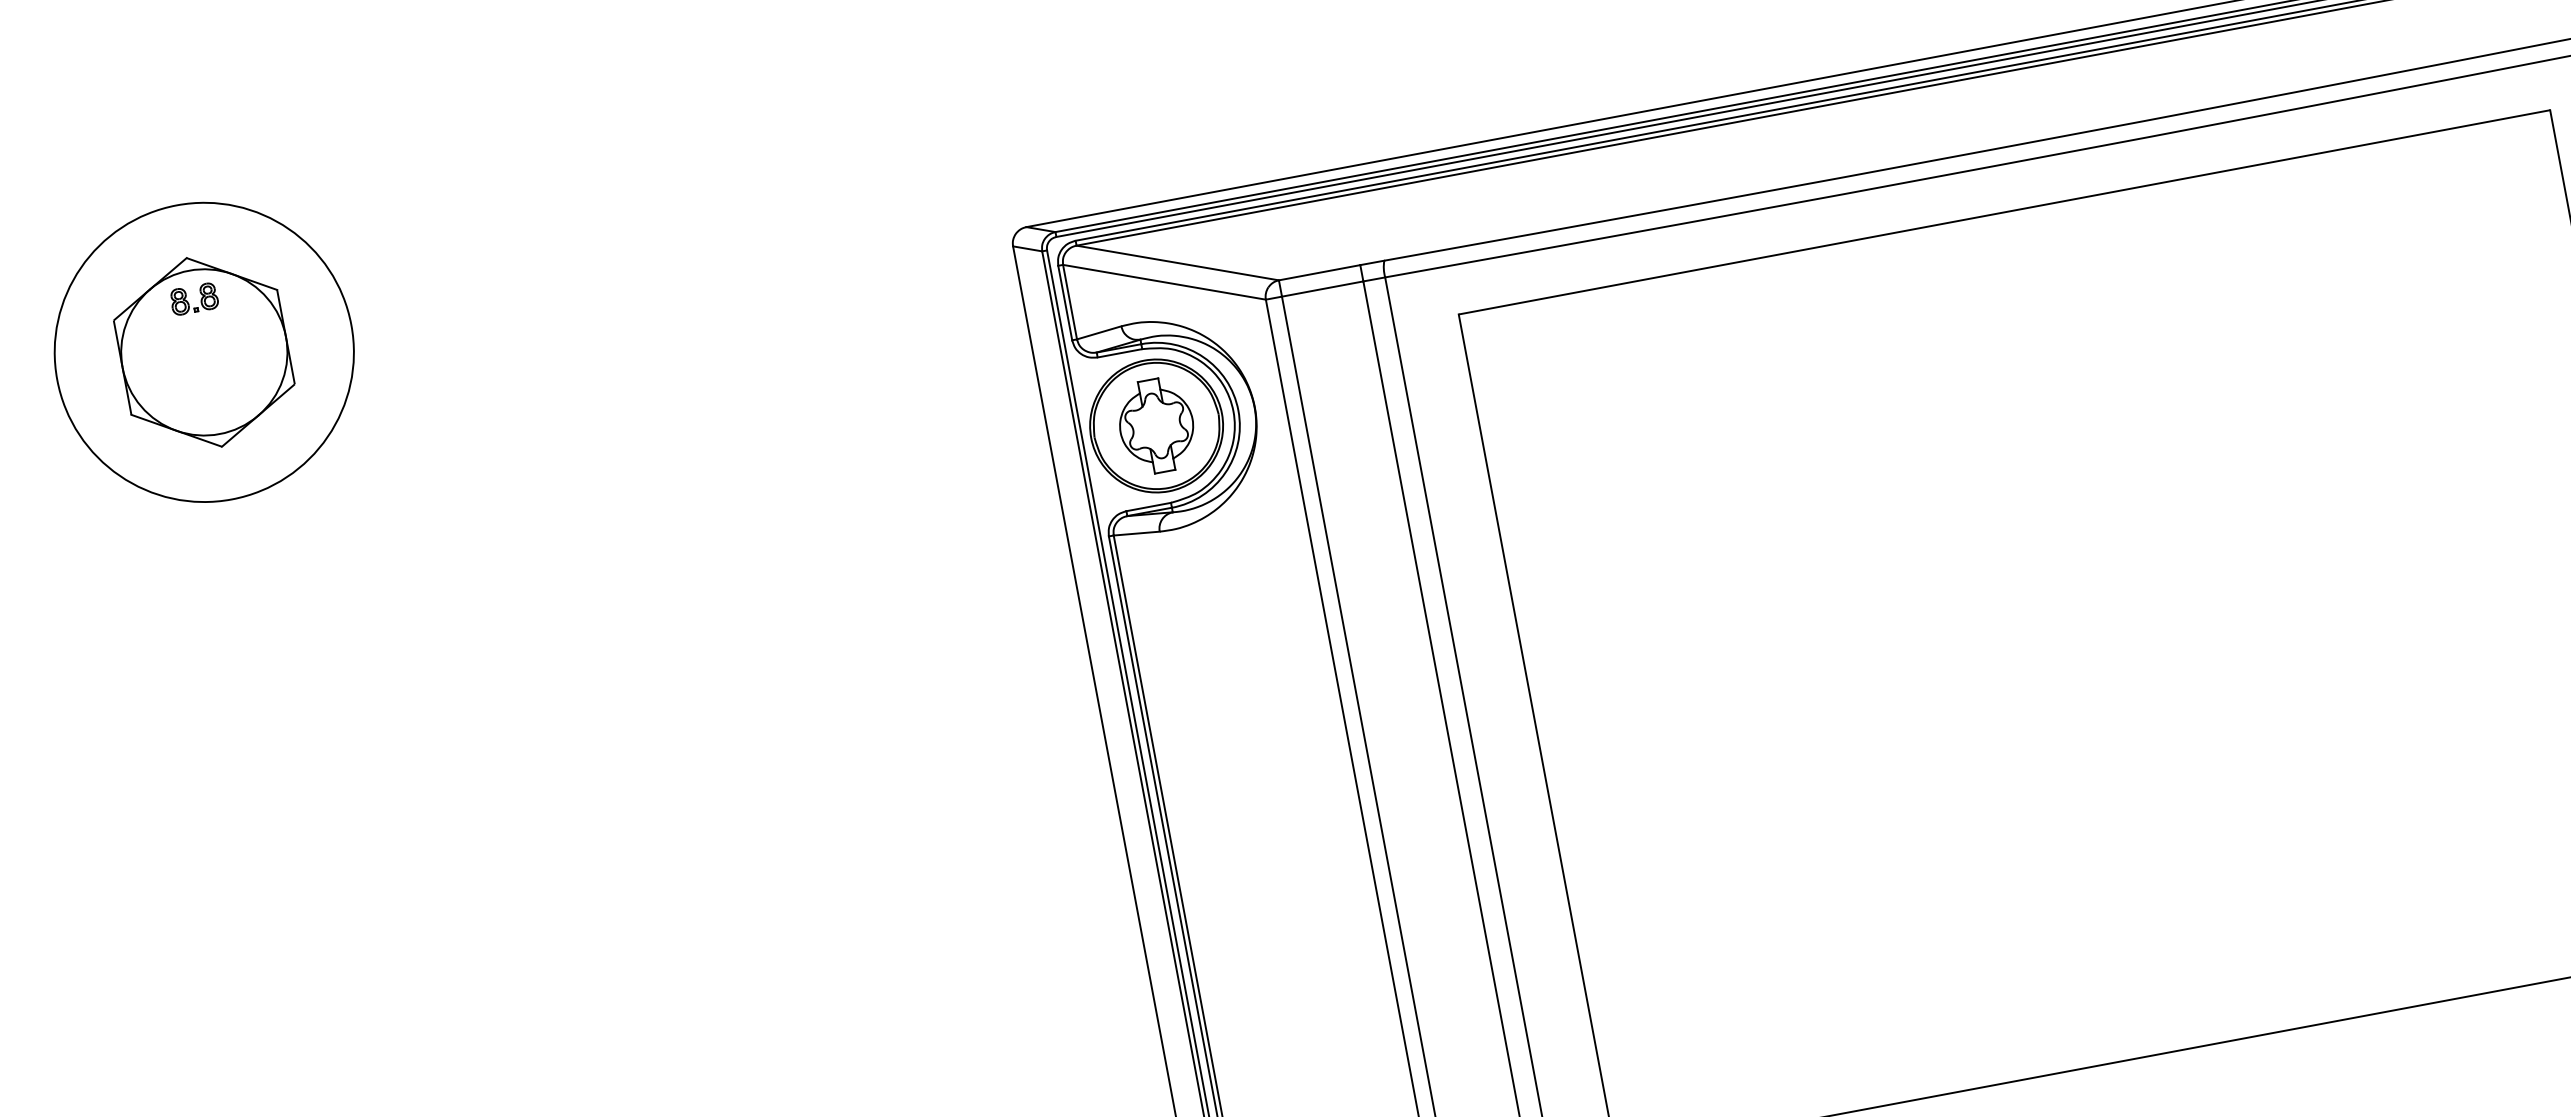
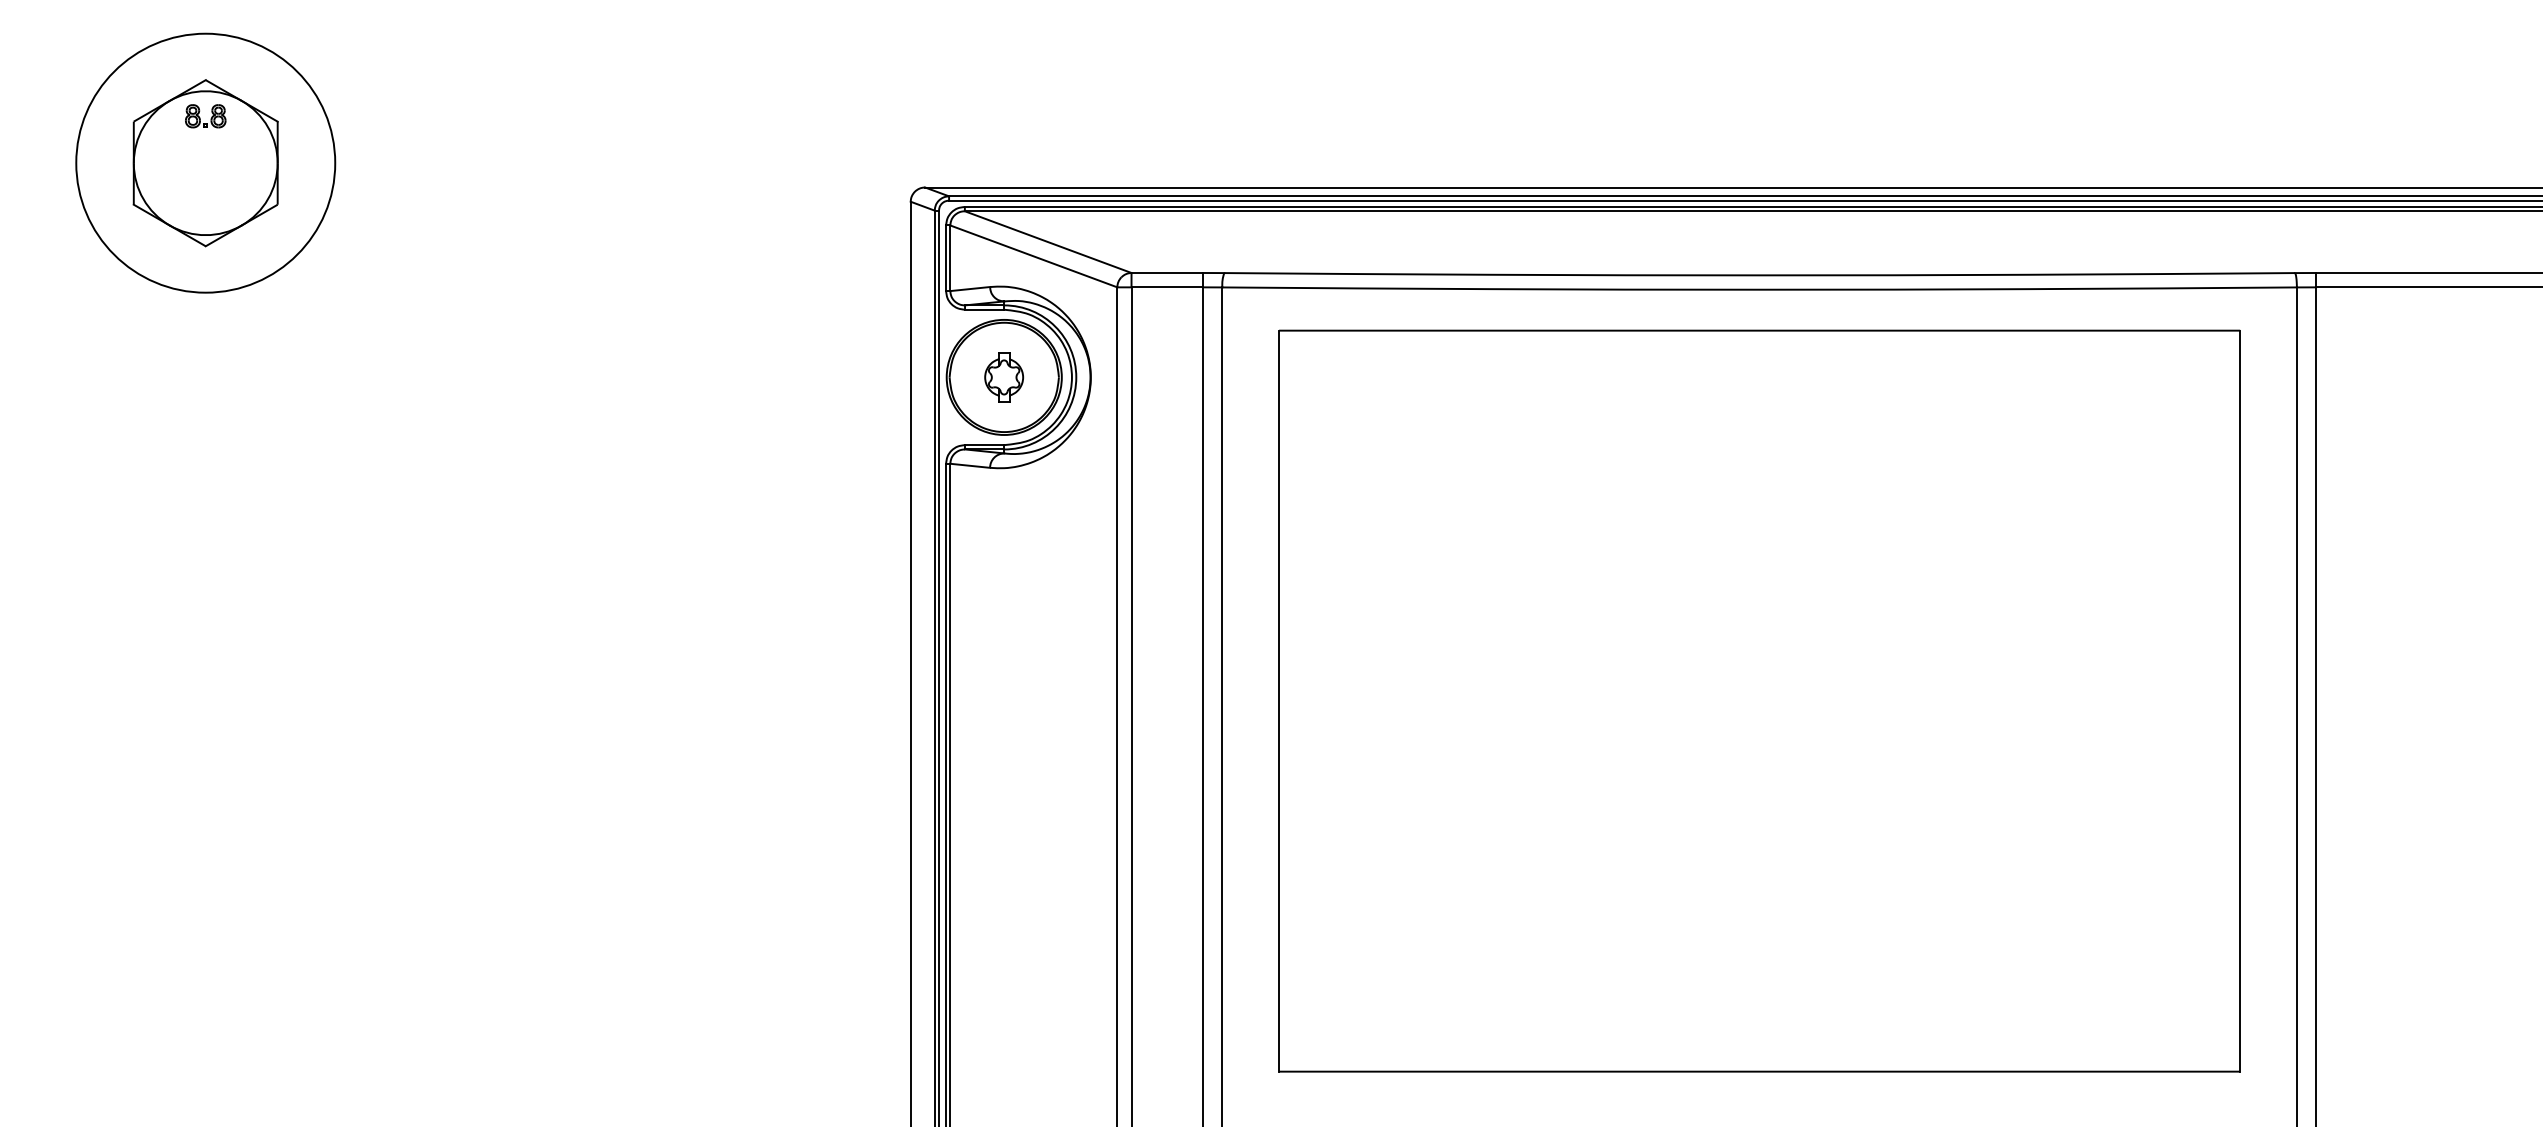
part: (1155, 426) -> (1003, 377), size x0.6

